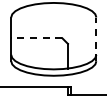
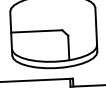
line: (36, 38) -> (36, 31), dashed -> solid
line: (96, 39) -> (96, 29), dashed -> solid

